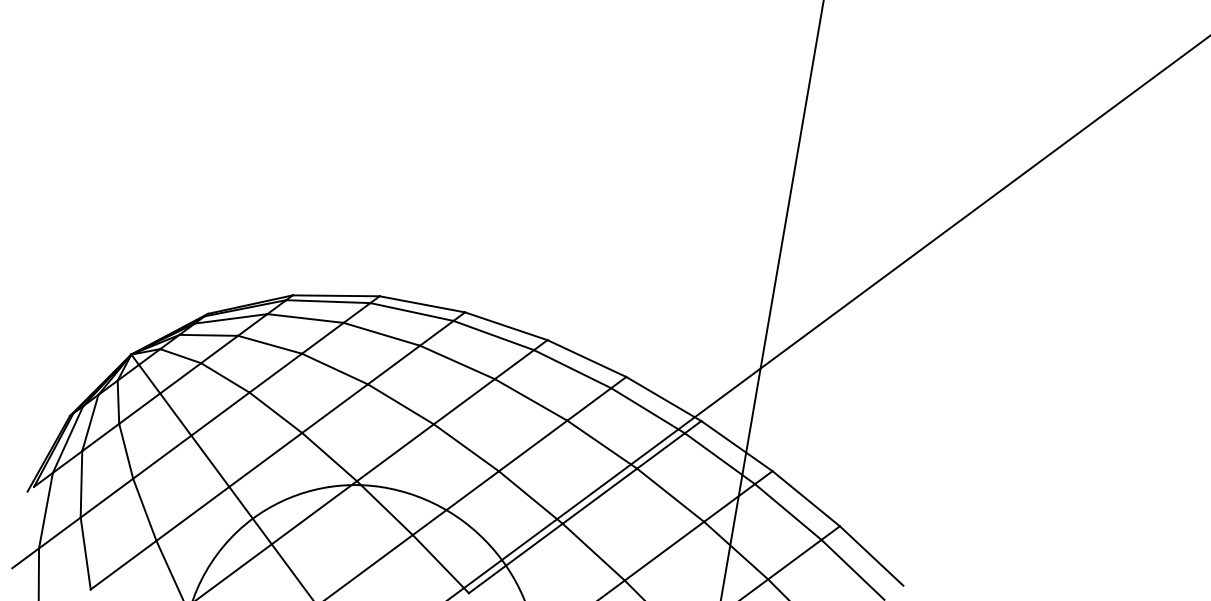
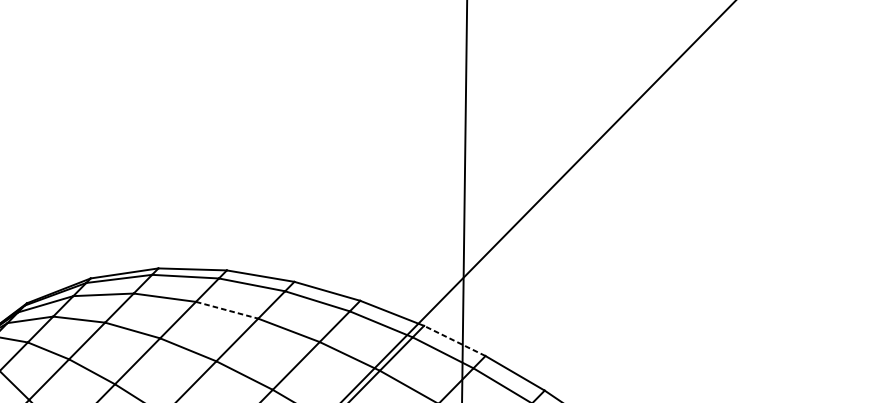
line: (457, 362) -> (227, 310), solid -> dashed
line: (736, 446) -> (454, 341), solid -> dashed

